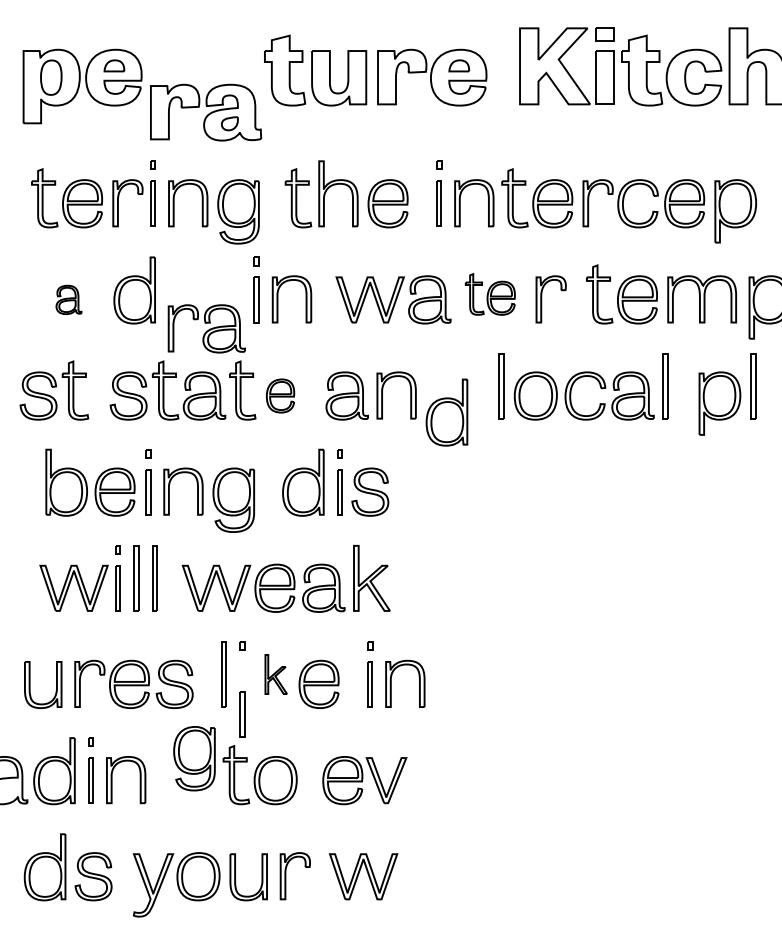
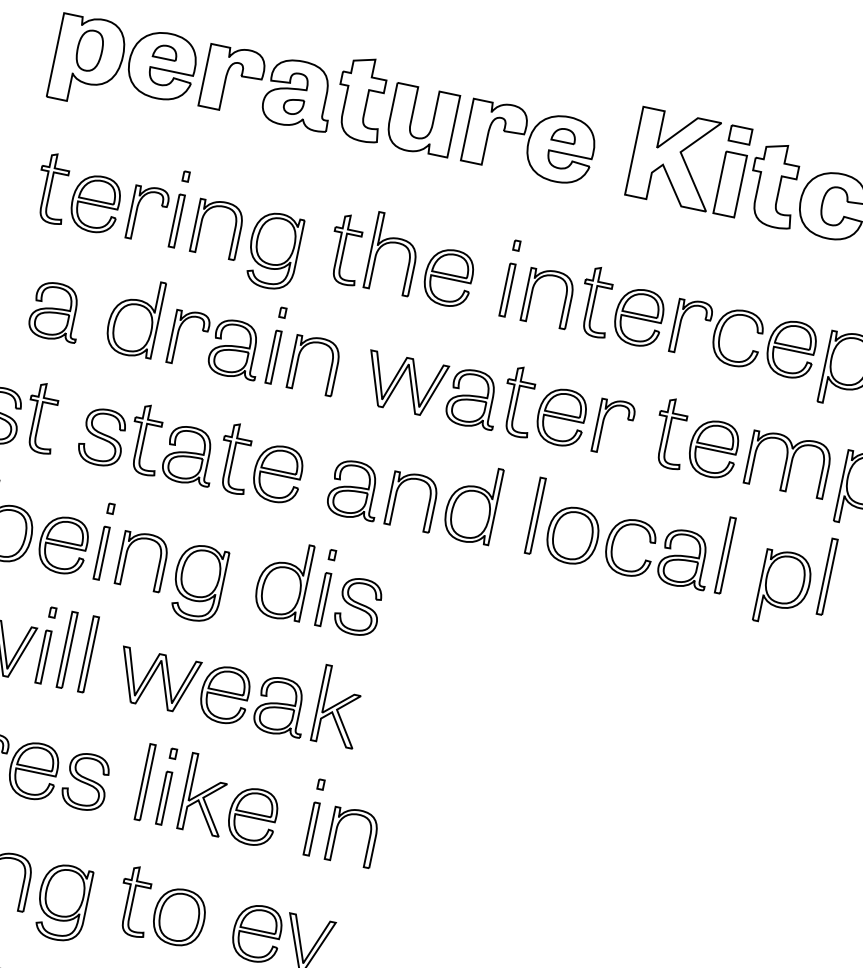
part: (206, 112) -> (269, 87), moved
part: (490, 294) -> (545, 407), size x1.43
part: (68, 299) -> (56, 311), size x1.67
part: (206, 328) -> (215, 344), moved
part: (280, 395) -> (277, 473), size x1.43
part: (446, 412) -> (471, 503), moved
part: (275, 674) -> (204, 794), size x1.67
part: (242, 714) -> (164, 798), moved
part: (194, 758) -> (62, 902), moved

